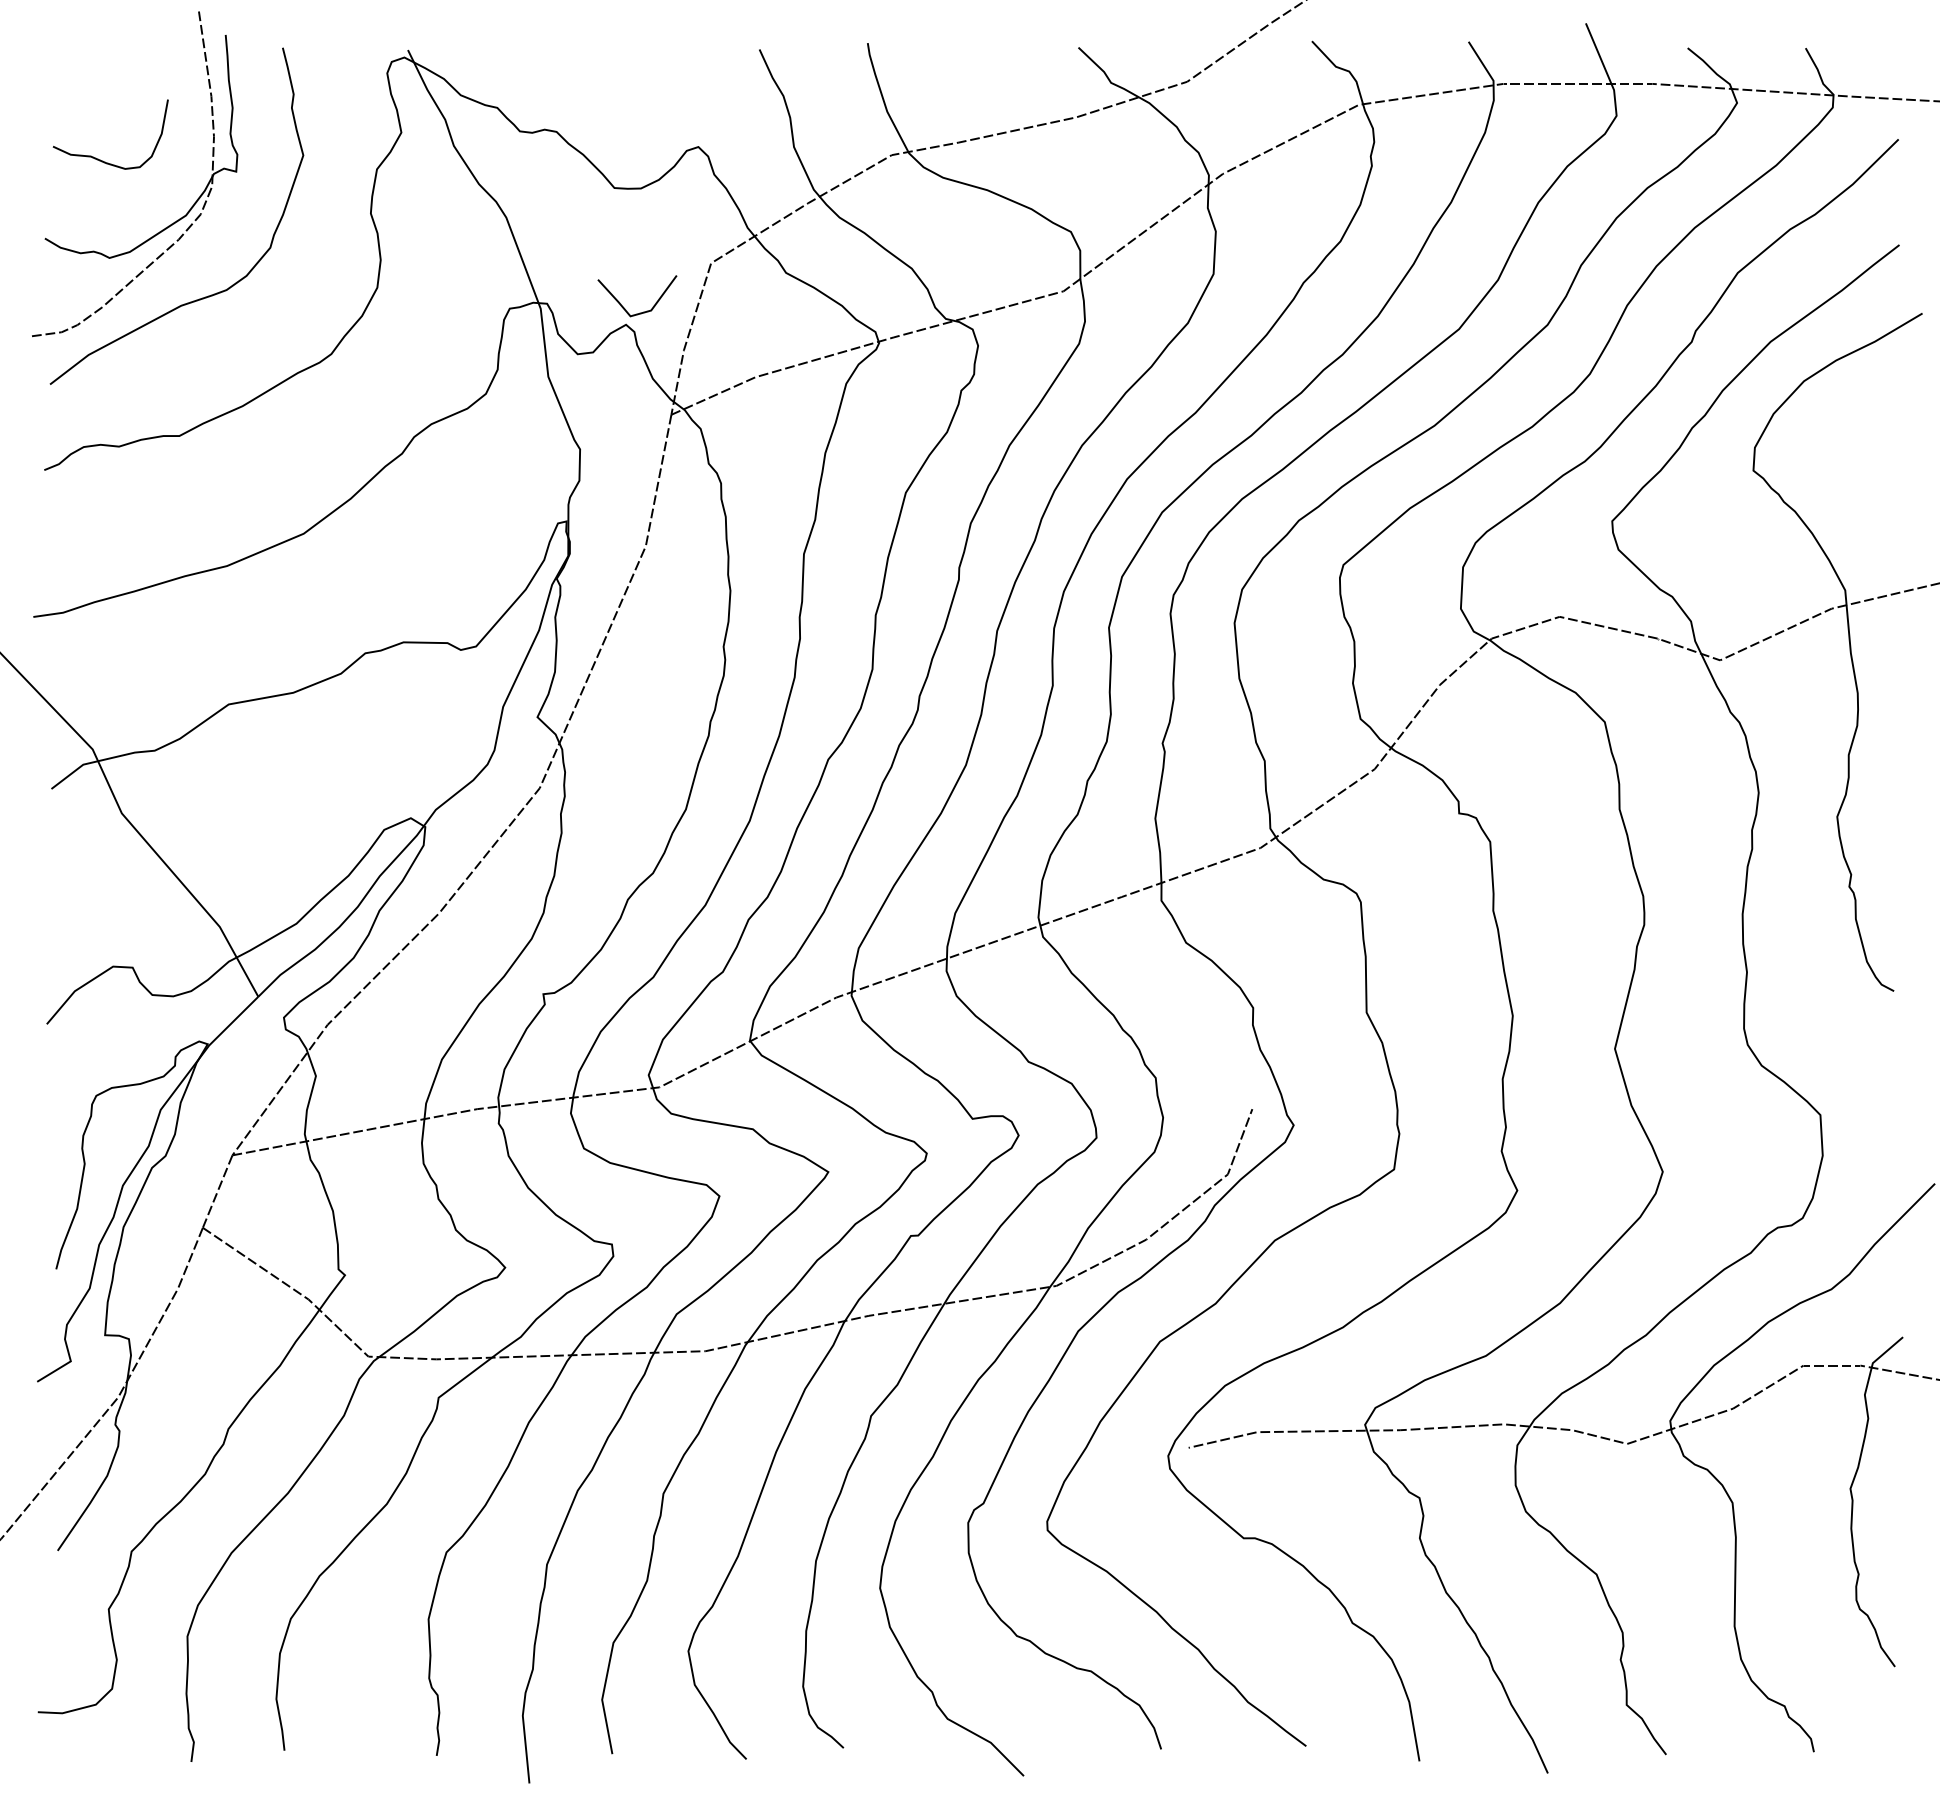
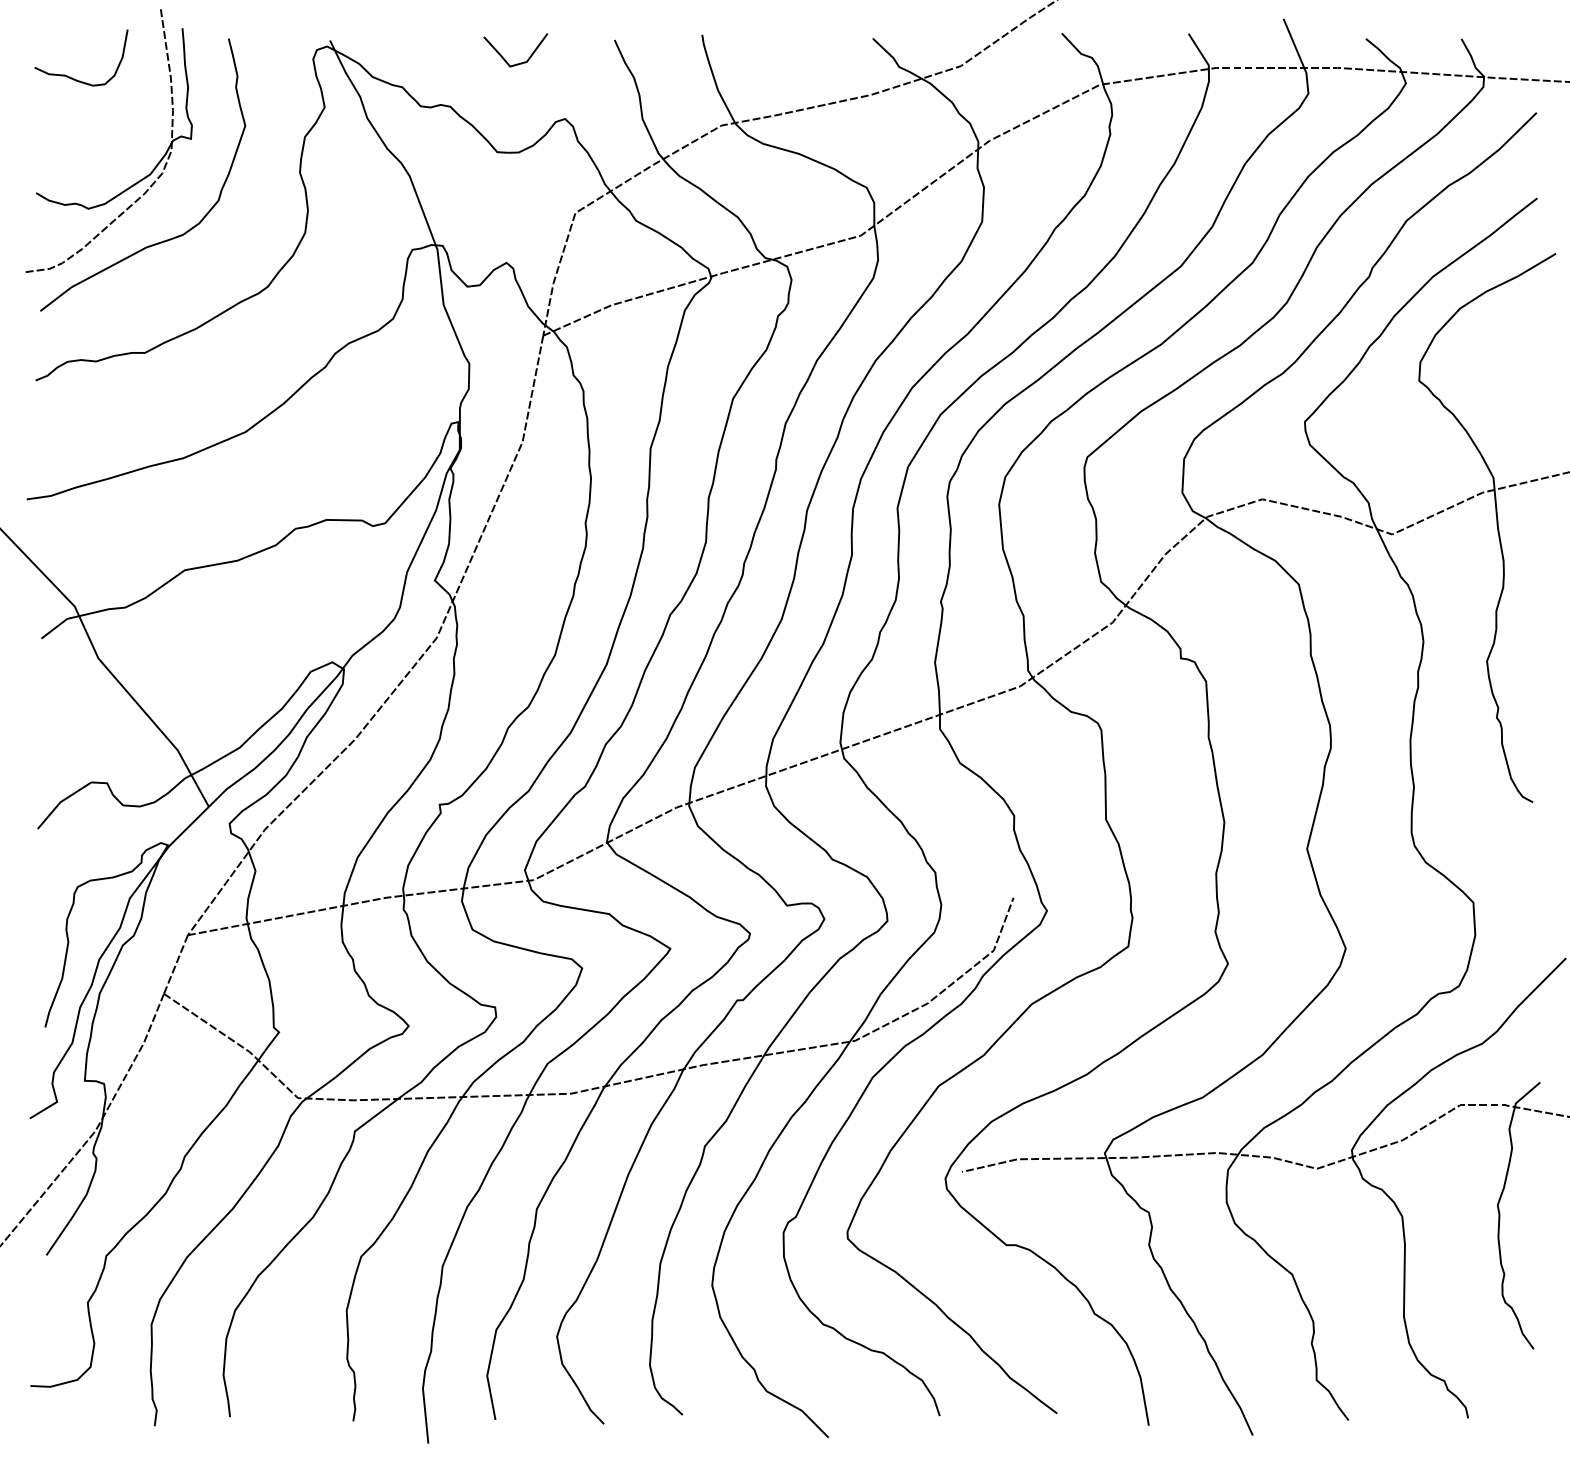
curve: (98, 158) -> (71, 77), moved
line: (639, 312) -> (517, 63), moved

